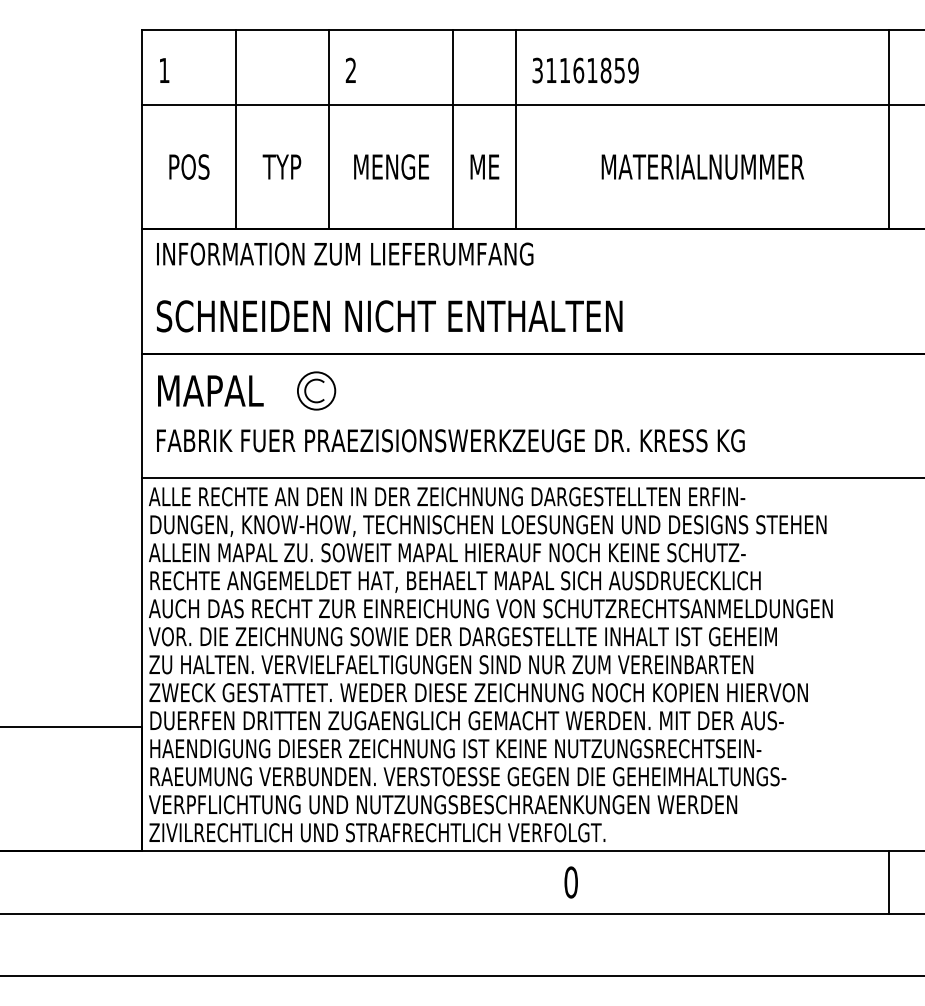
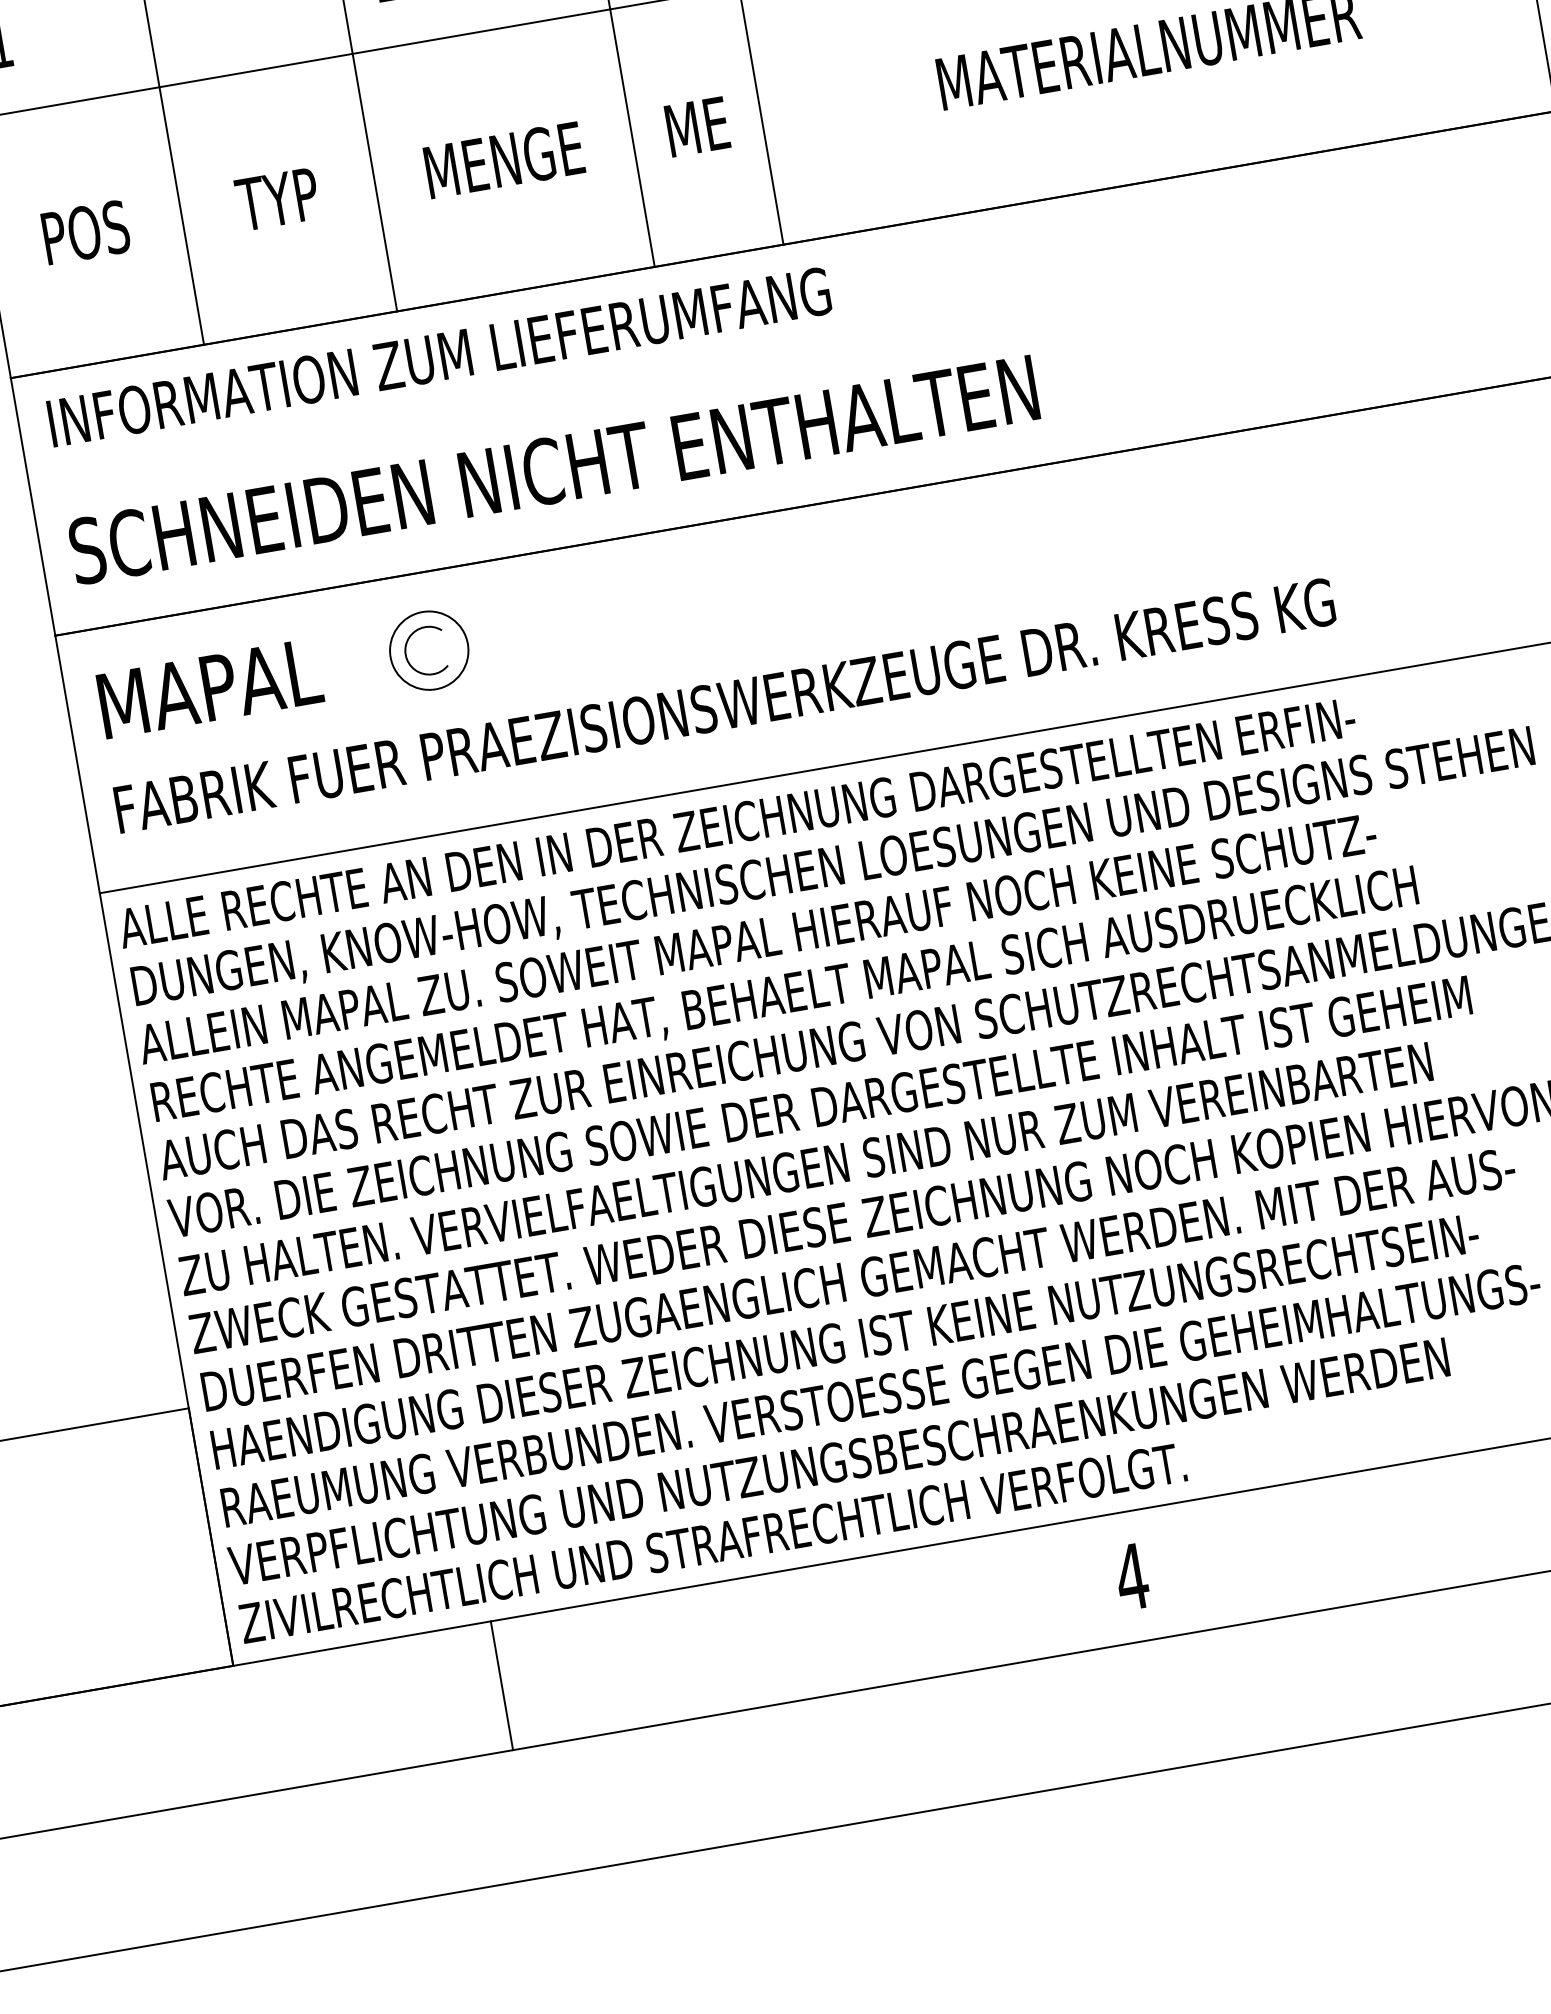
line: (266, 882) -> (501, 1685), added
text: (571, 882) -> (1132, 1576), 0 -> 4

